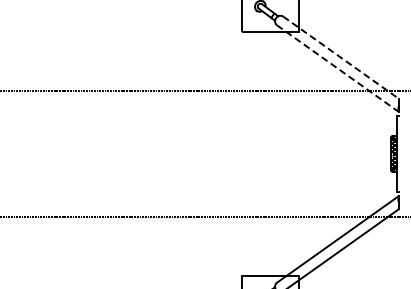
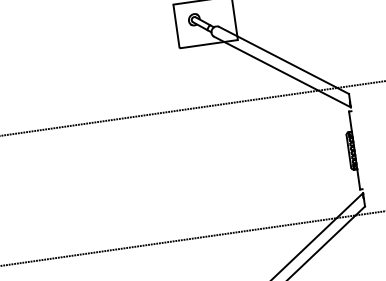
line: (341, 57) -> (284, 60), dashed -> solid
line: (337, 68) -> (282, 71), dashed -> solid

